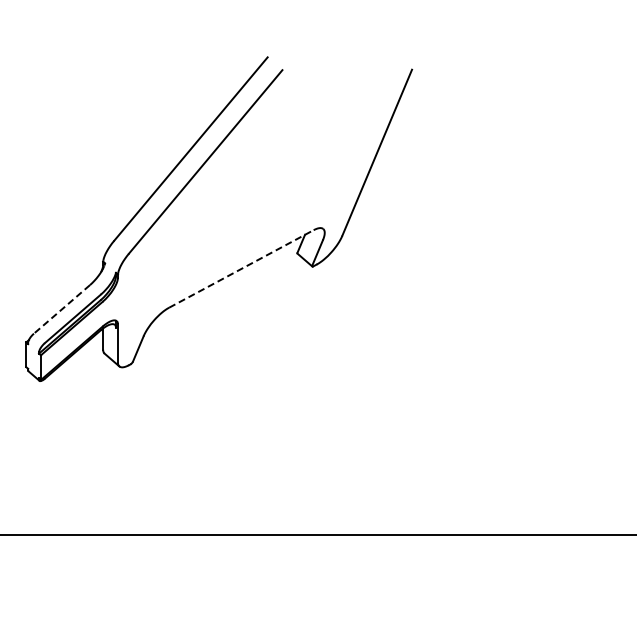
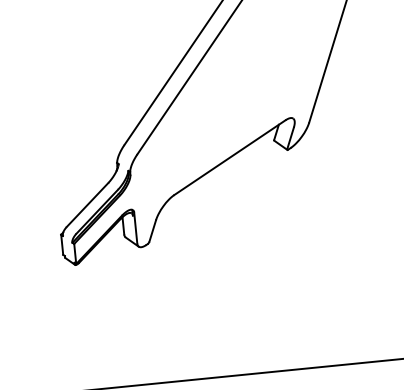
line: (241, 268) -> (229, 157), dashed -> solid
line: (61, 309) -> (87, 205), dashed -> solid

